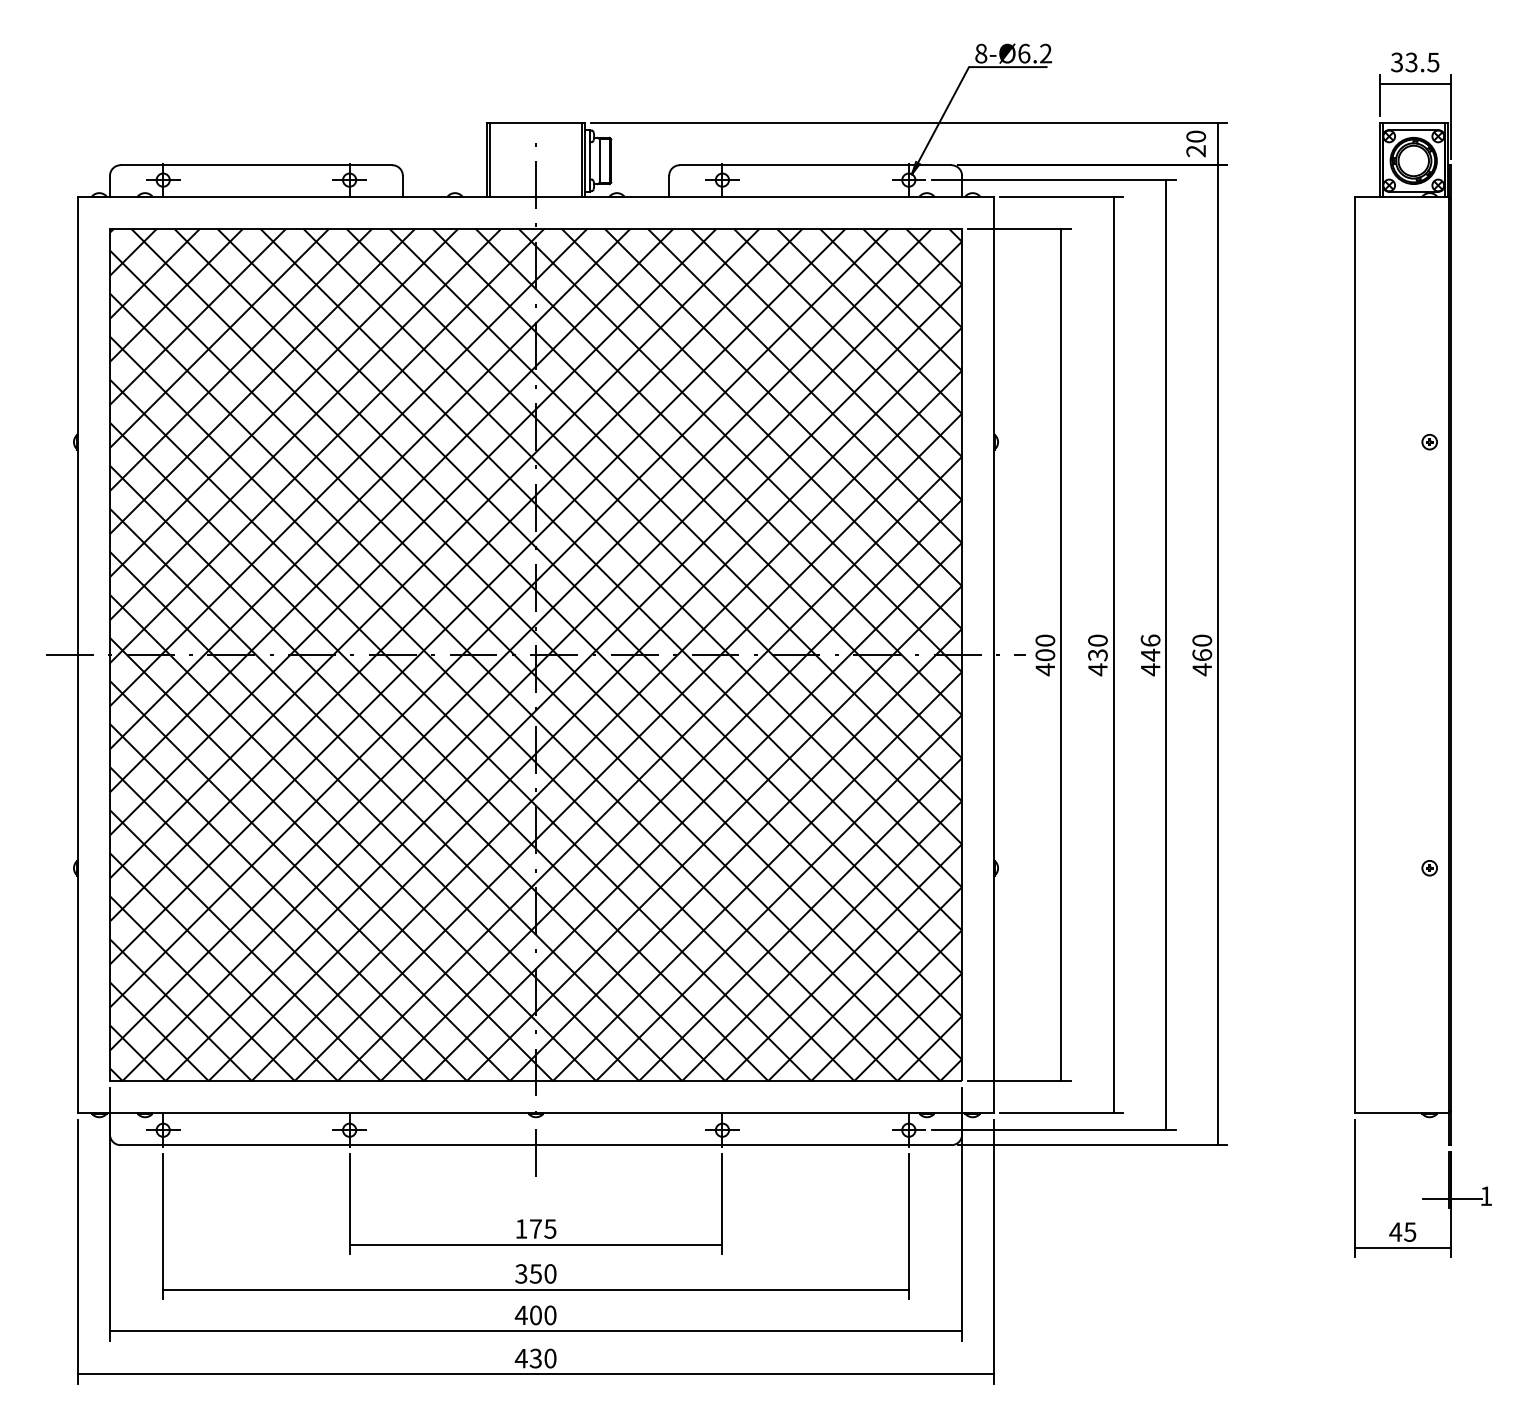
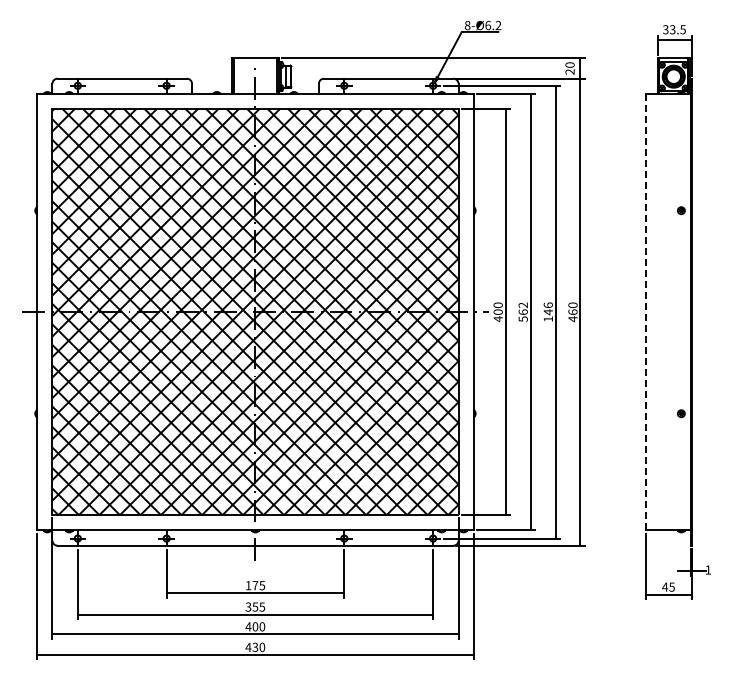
text: (1096, 655) -> (522, 312), 430 -> 562
line: (1354, 655) -> (645, 312), solid -> dashed
text: (1148, 670) -> (547, 319), 446 -> 146
text: (550, 1272) -> (262, 606), 350 -> 355

